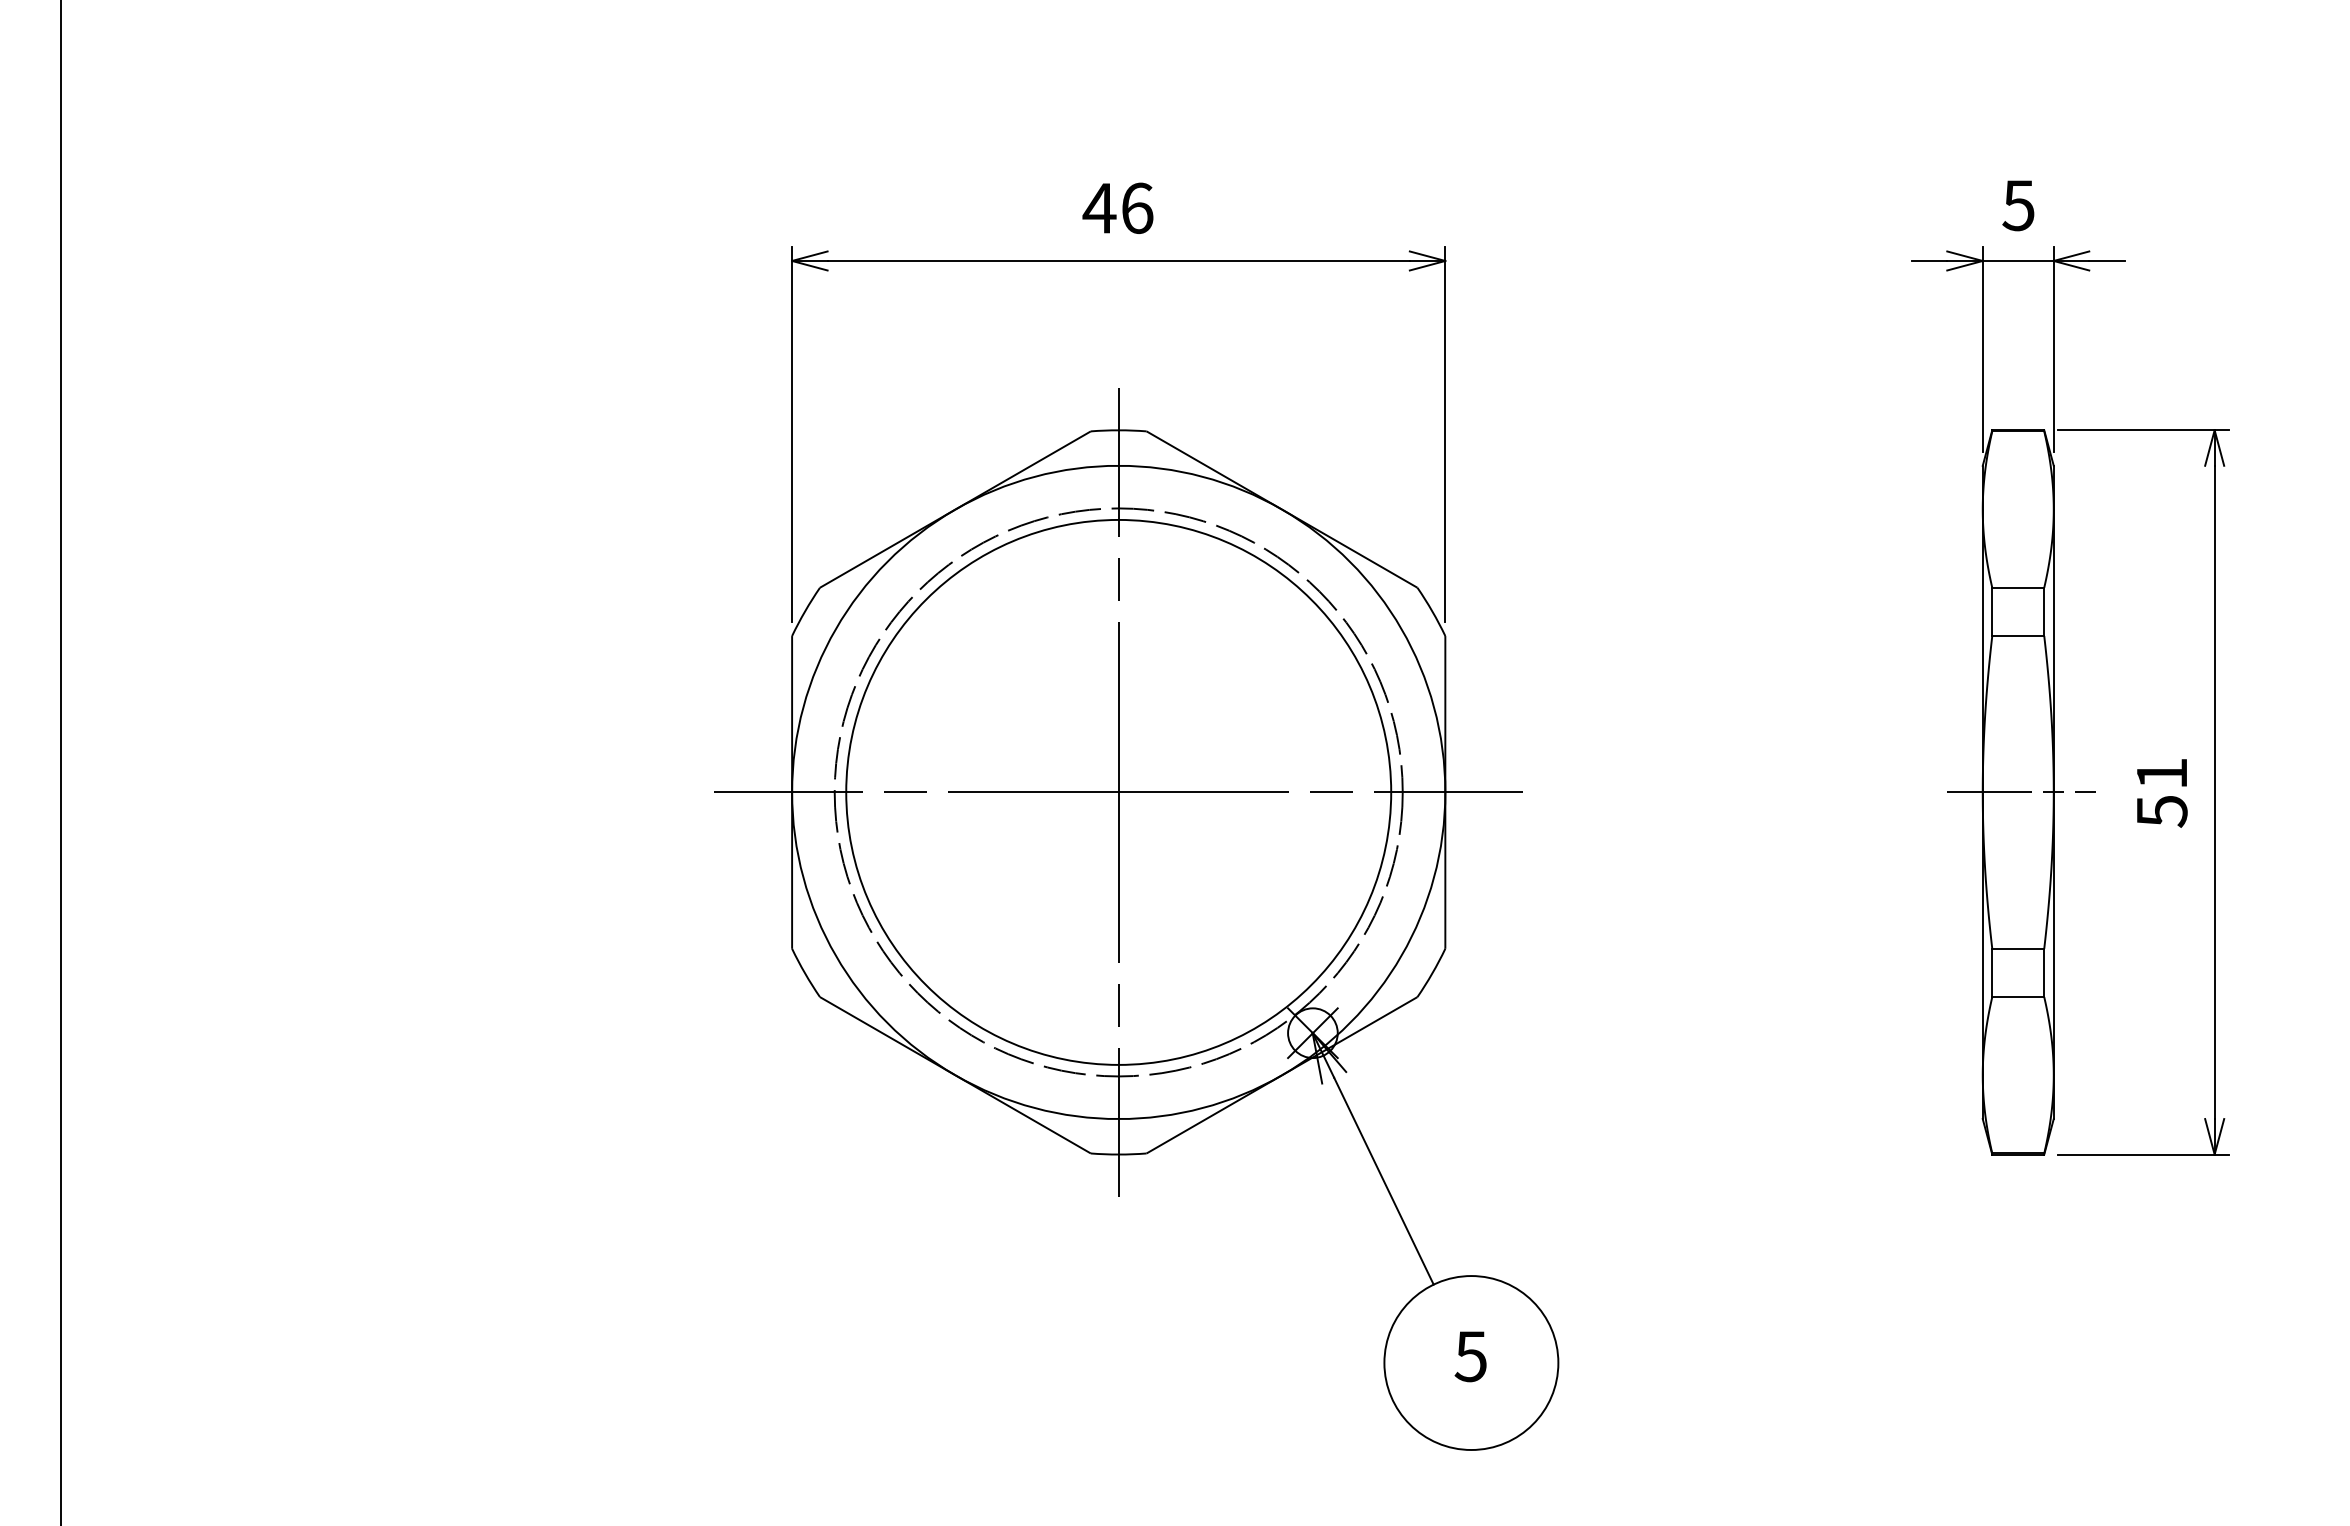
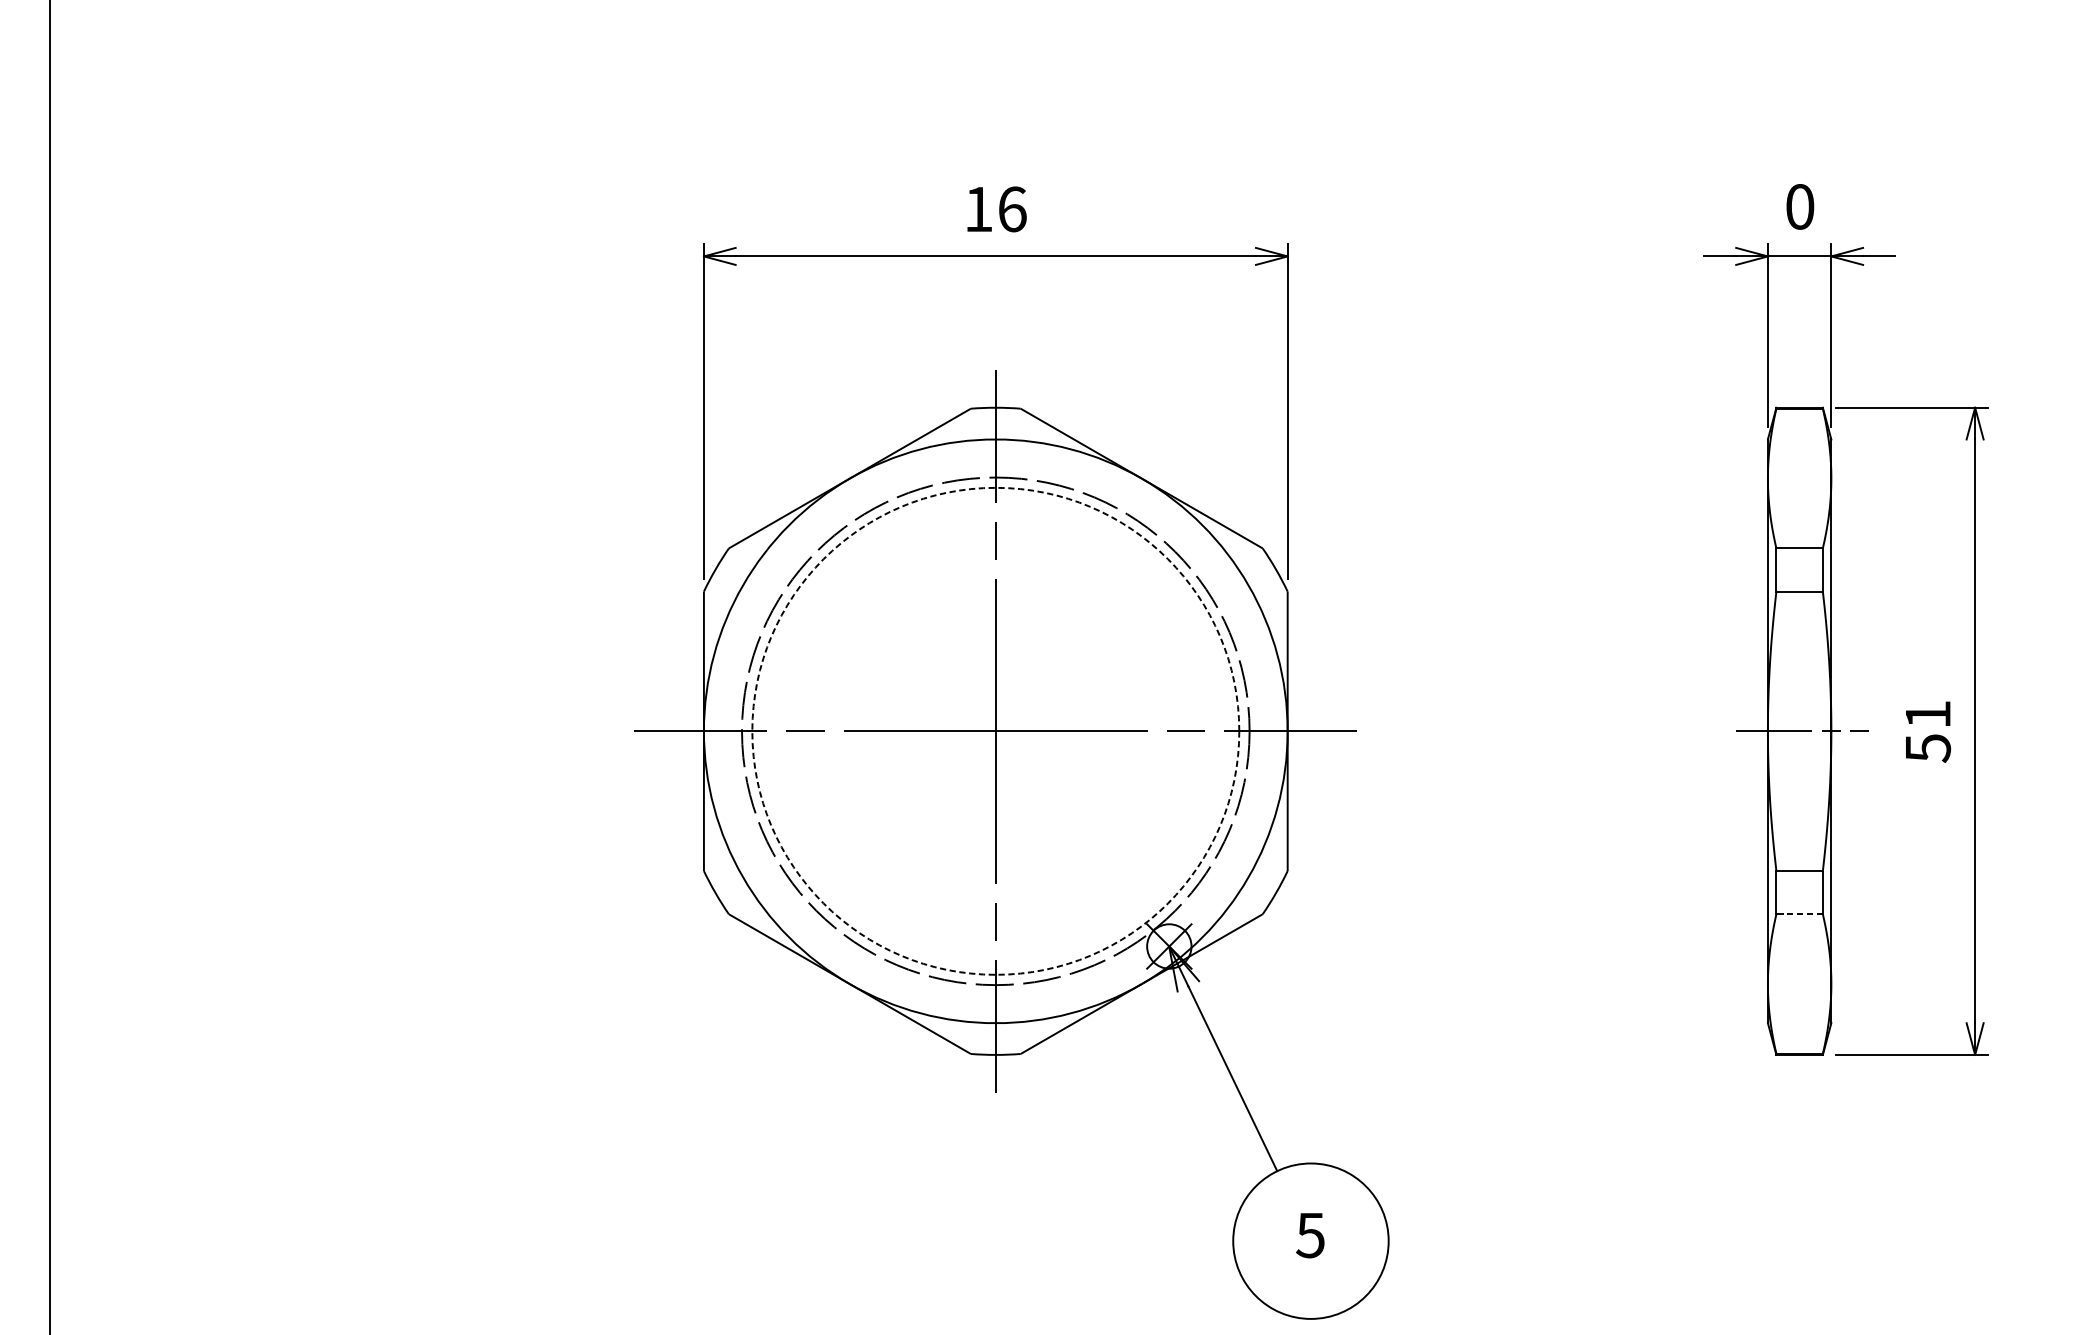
text: (2018, 205) -> (1799, 206), 5 -> 0
text: (1099, 208) -> (978, 209), 46 -> 16
circle: (1118, 791) -> (995, 730), solid -> dashed
line: (2018, 997) -> (1799, 914), solid -> dashed

